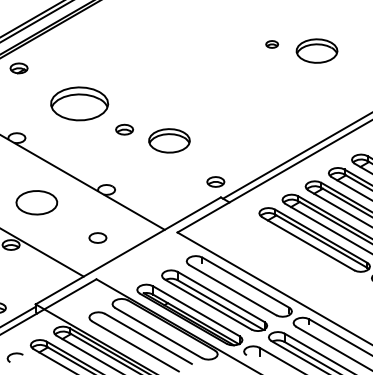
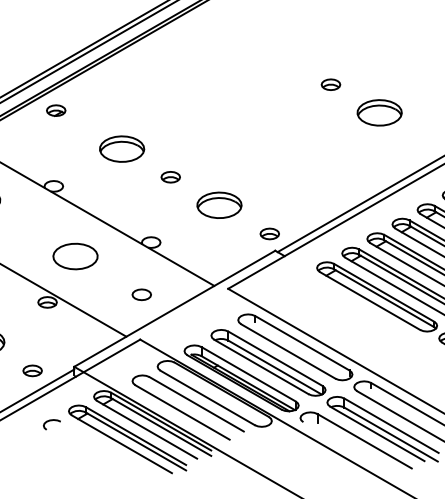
part: (271, 44) -> (330, 84), size x1.43
part: (316, 50) -> (379, 112), moved
part: (80, 103) -> (122, 148), size x0.71
part: (169, 140) -> (219, 204), moved

